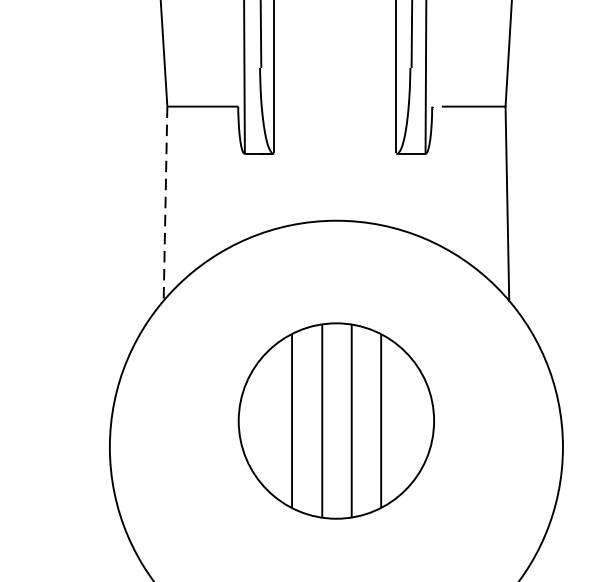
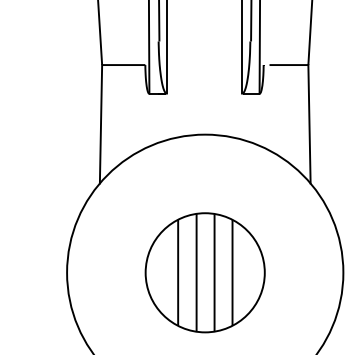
line: (166, 204) -> (101, 124), dashed -> solid
part: (335, 420) -> (204, 272), moved

